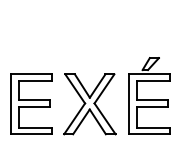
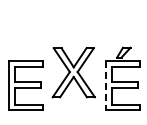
part: (89, 104) -> (73, 72), moved
line: (128, 104) -> (105, 85), solid -> dashed

